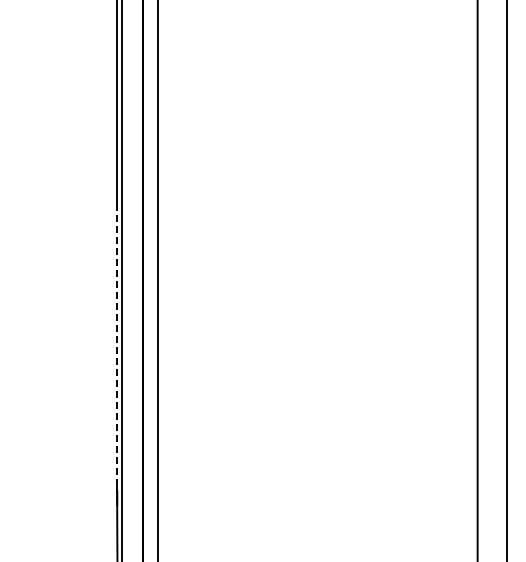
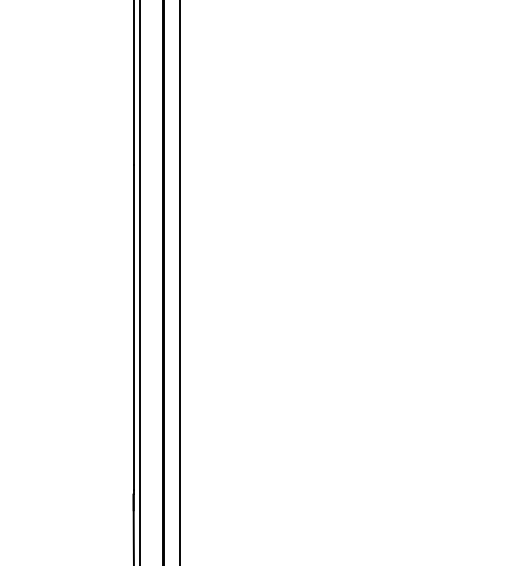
line: (117, 345) -> (134, 327), dashed -> solid

